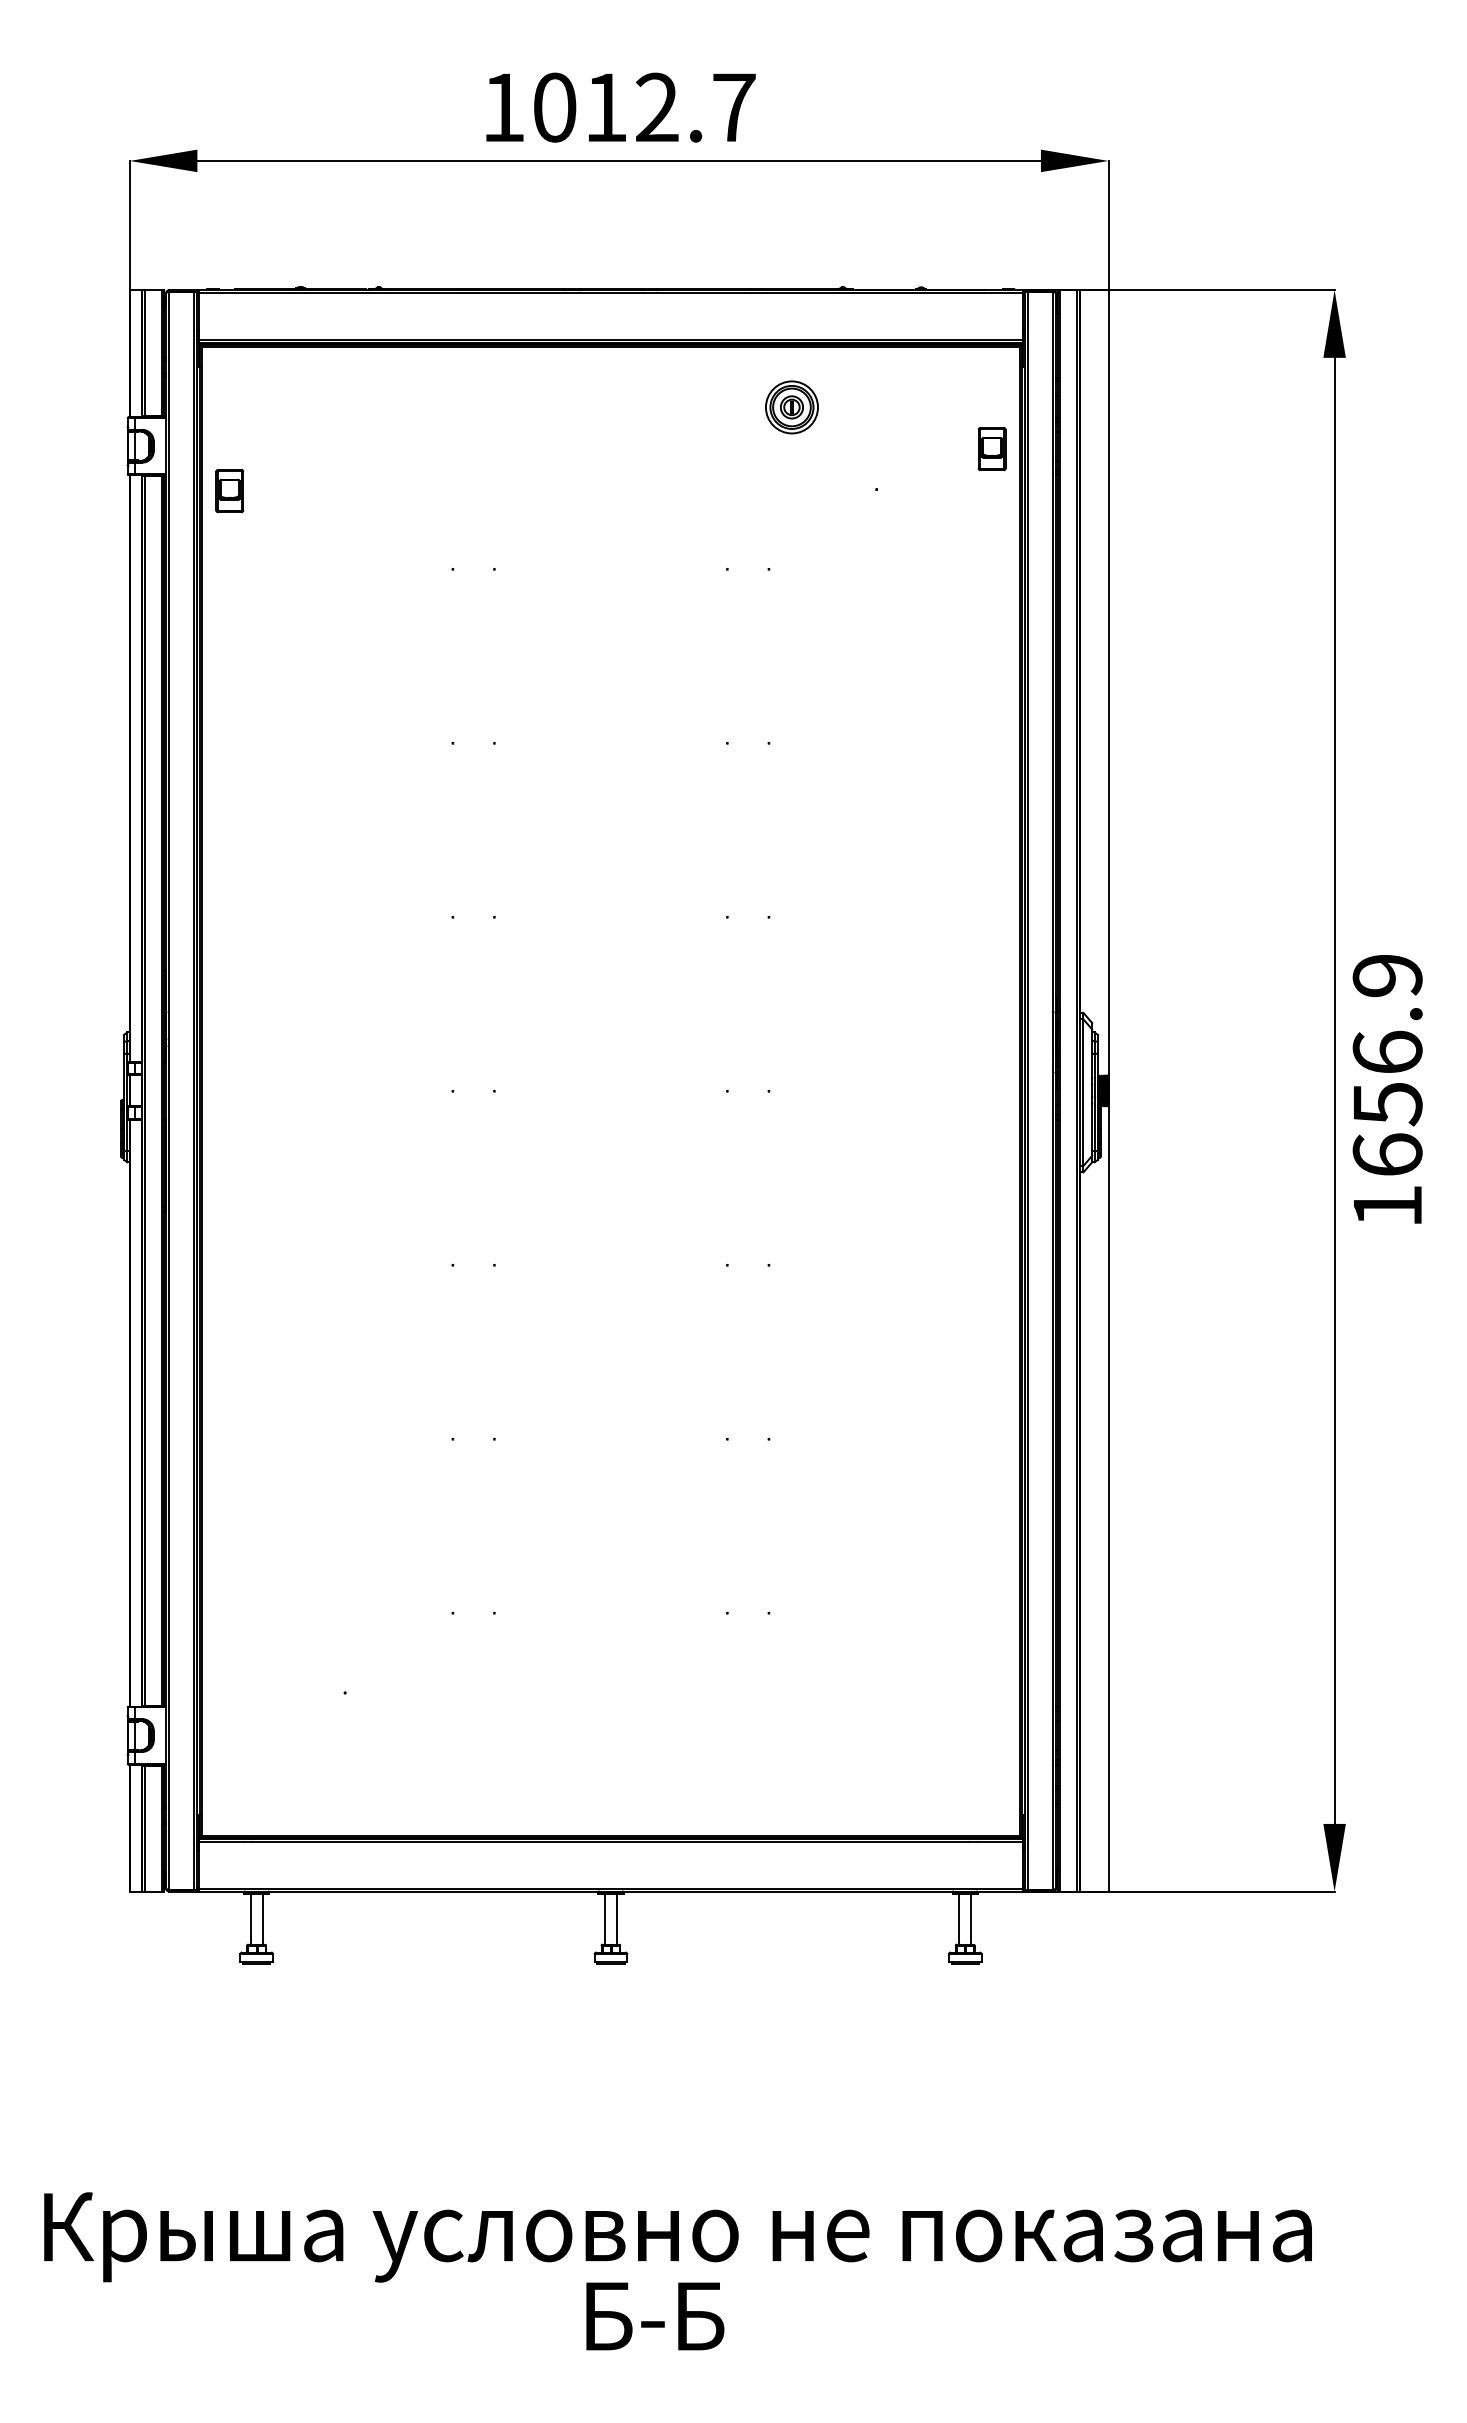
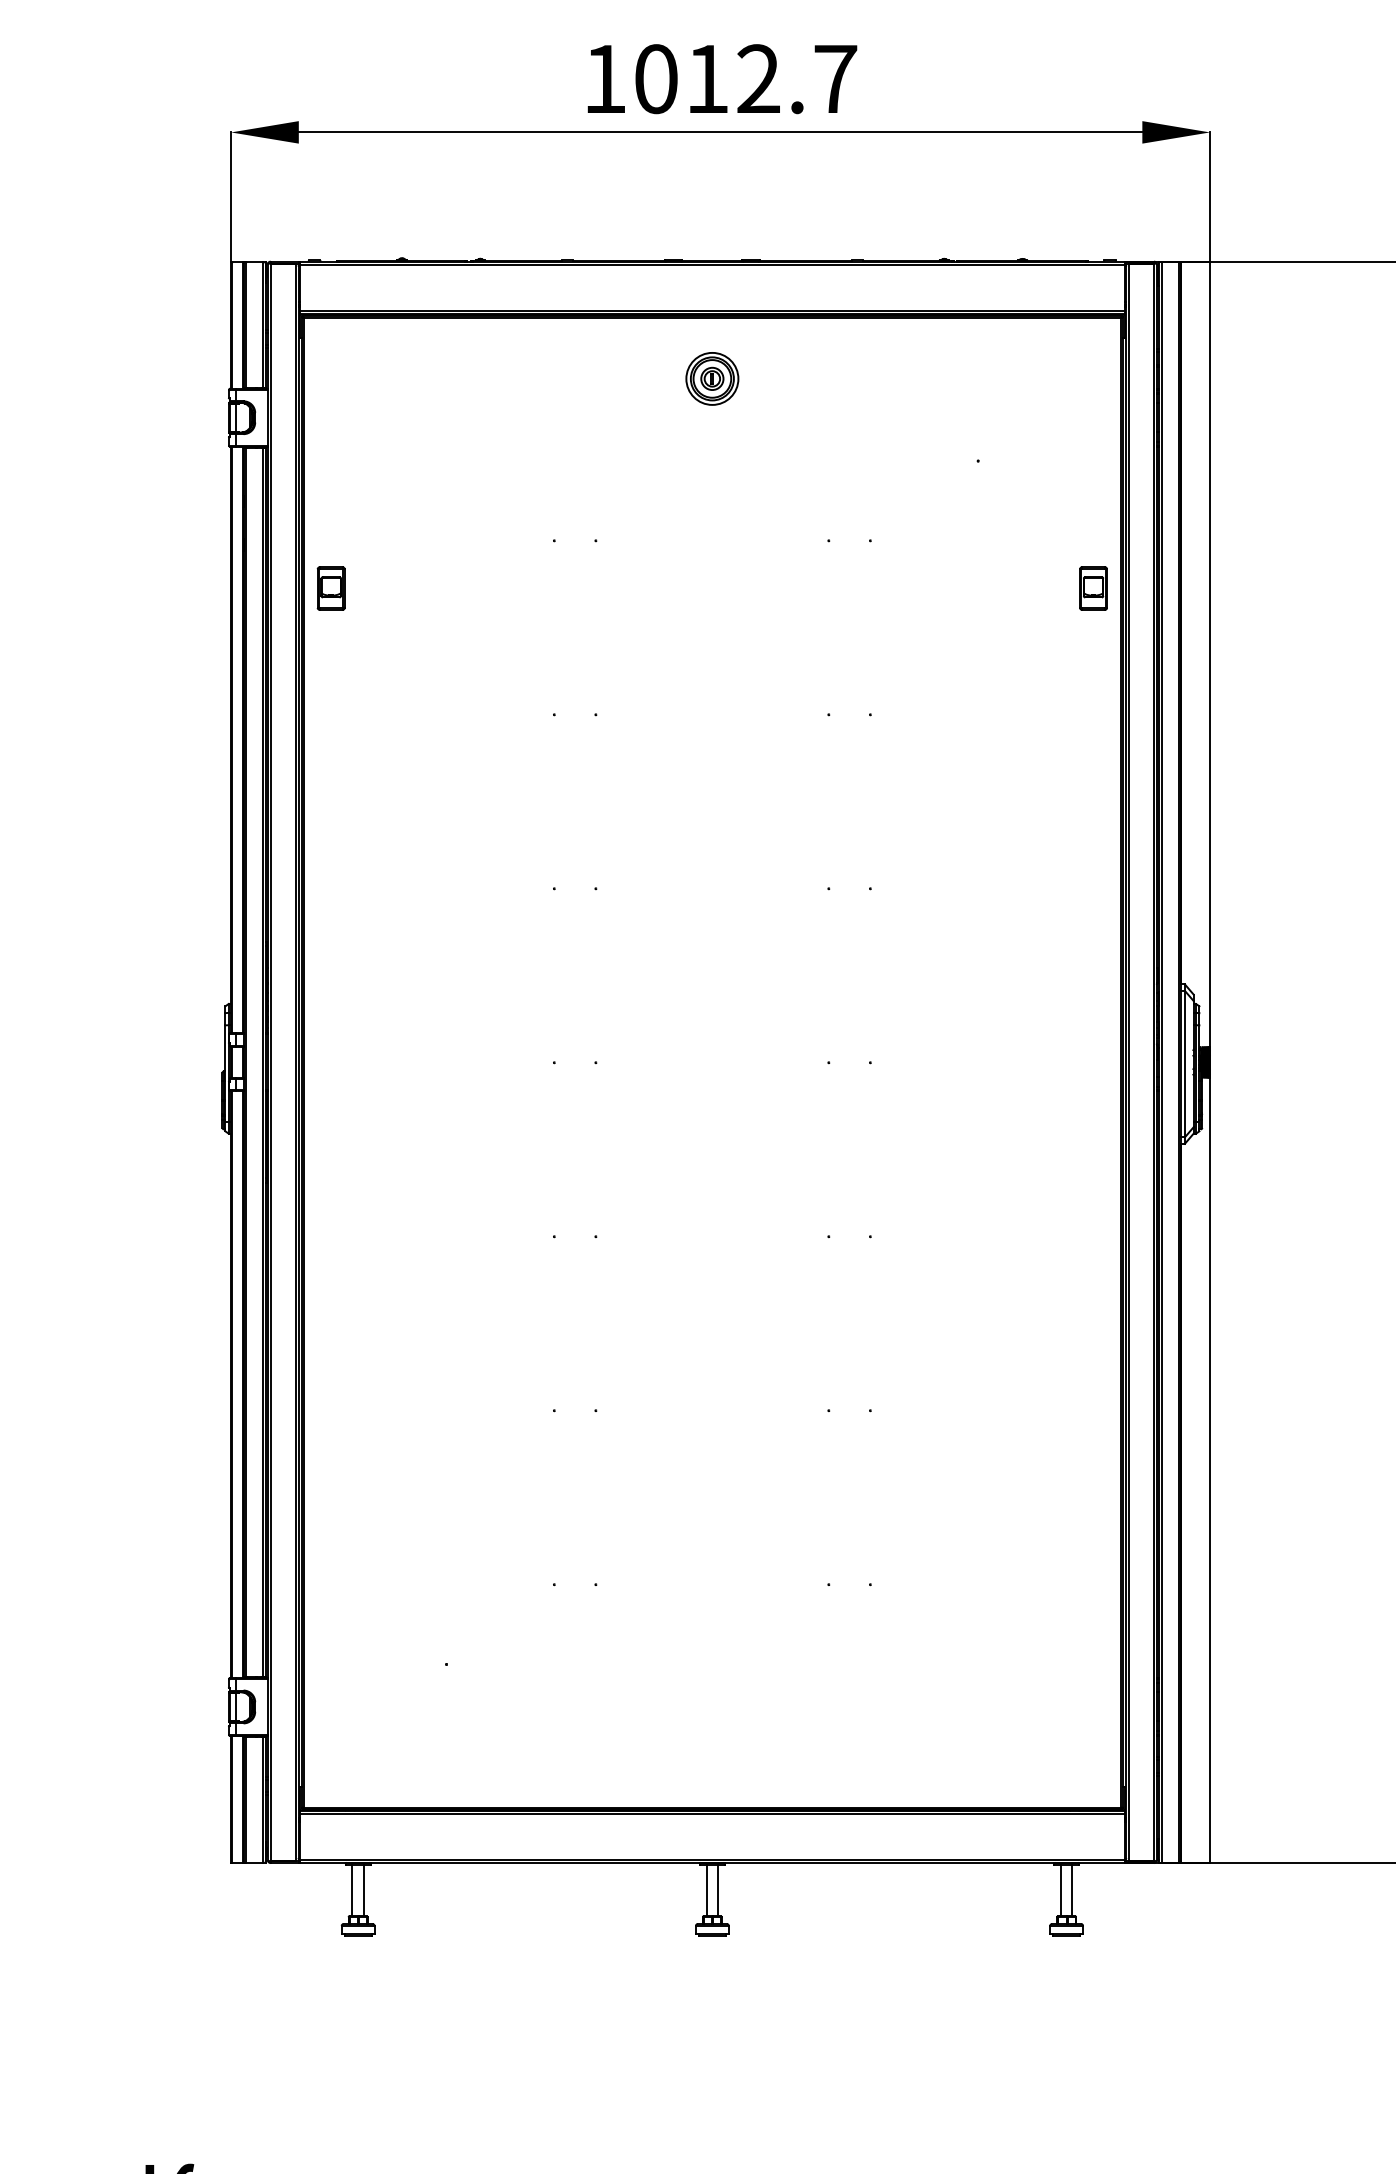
part: (791, 407) -> (711, 378), moved
part: (991, 449) -> (1092, 588), moved
part: (229, 491) -> (330, 588), moved

